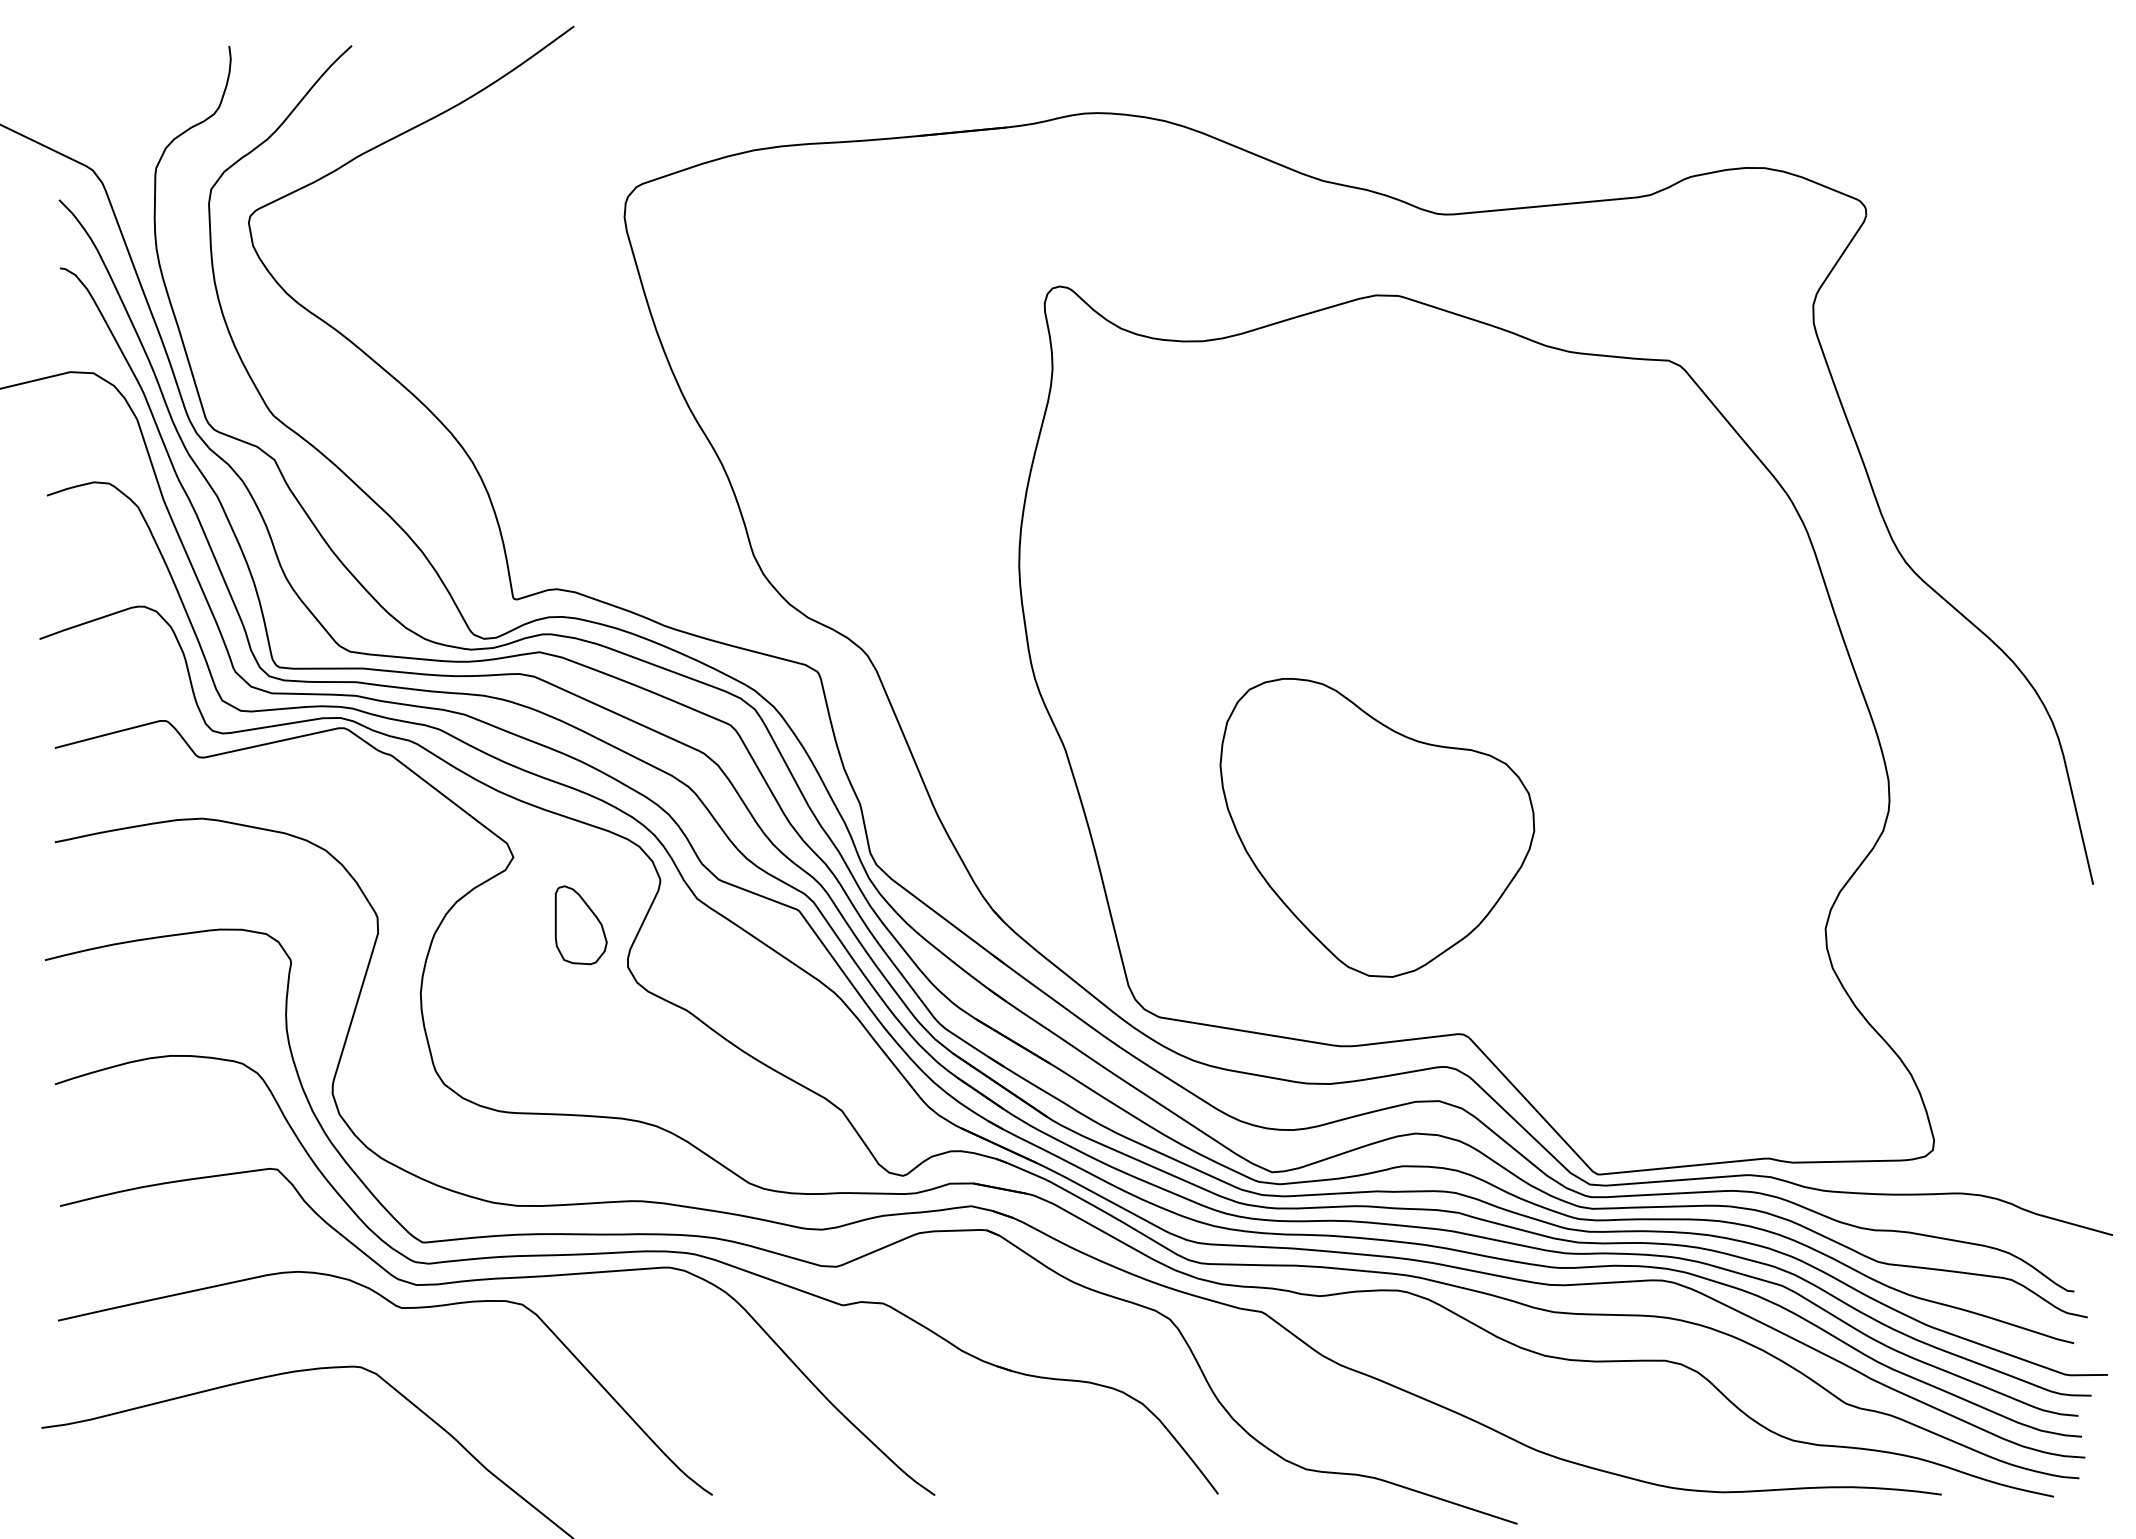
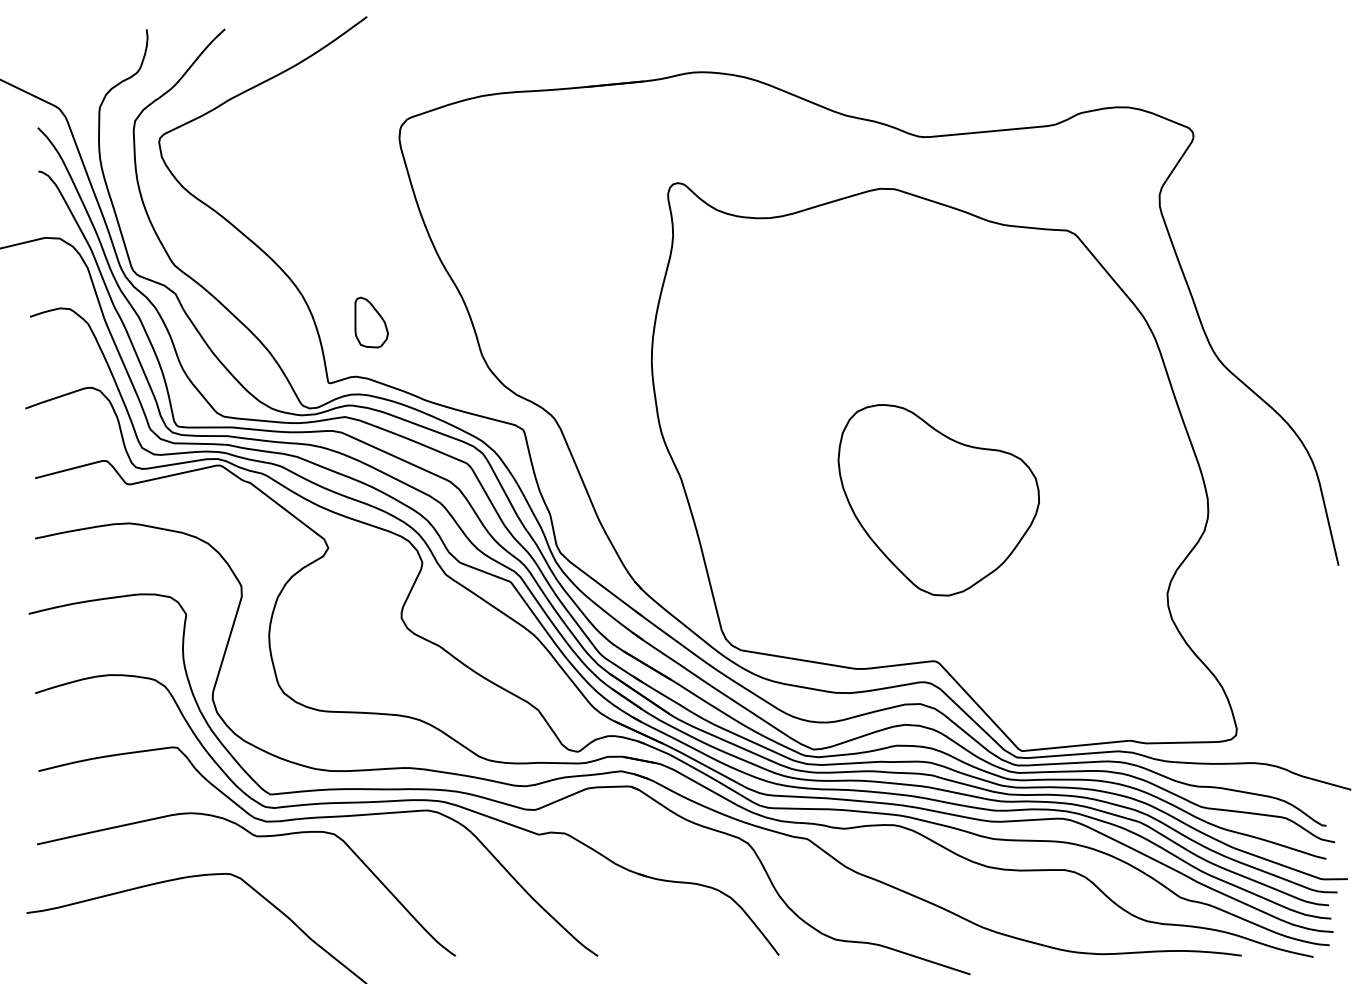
part: (1376, 828) -> (938, 500), moved
part: (580, 925) -> (371, 322), moved

